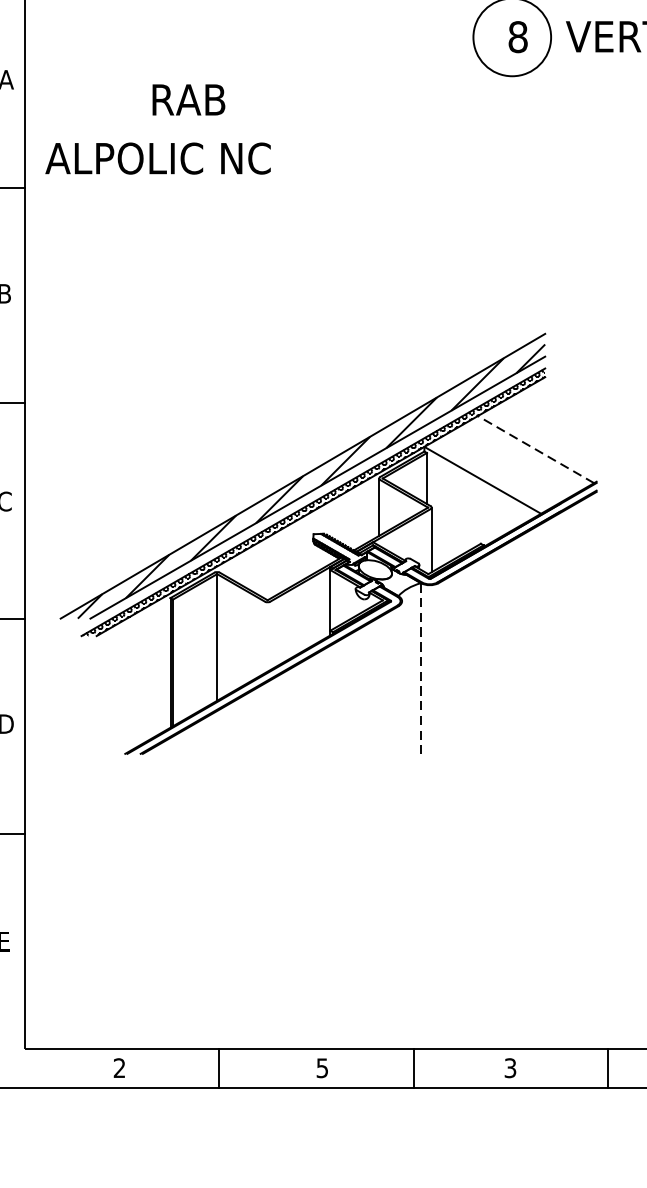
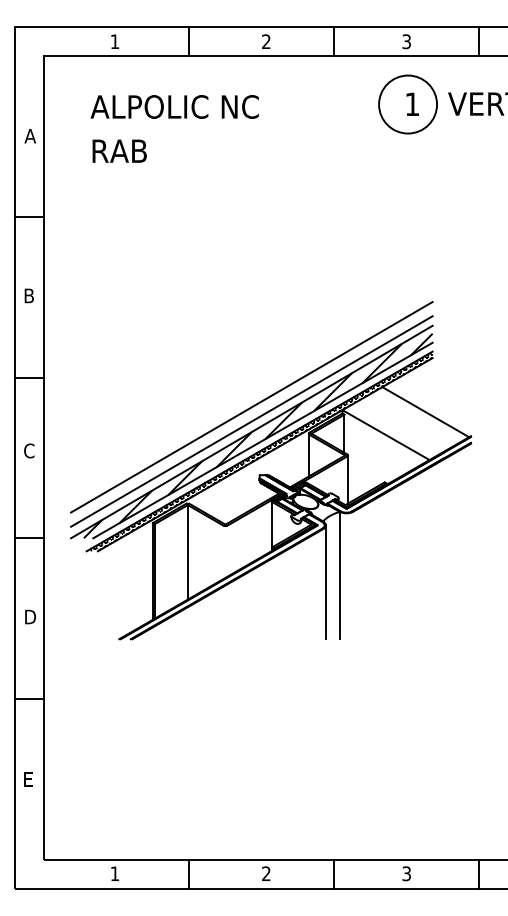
text: (518, 37) -> (412, 104), 8 -> 1
text: (188, 98) -> (119, 150), moved
text: (157, 157) -> (174, 106), moved
line: (302, 443) -> (251, 407), added
line: (535, 448) -> (425, 411), dashed -> solid
line: (302, 462) -> (251, 421), added
line: (420, 668) -> (339, 575), dashed -> solid
line: (401, 677) -> (325, 582), added
text: (118, 1067) -> (114, 873), 2 -> 1
text: (322, 1067) -> (266, 873), 5 -> 2

